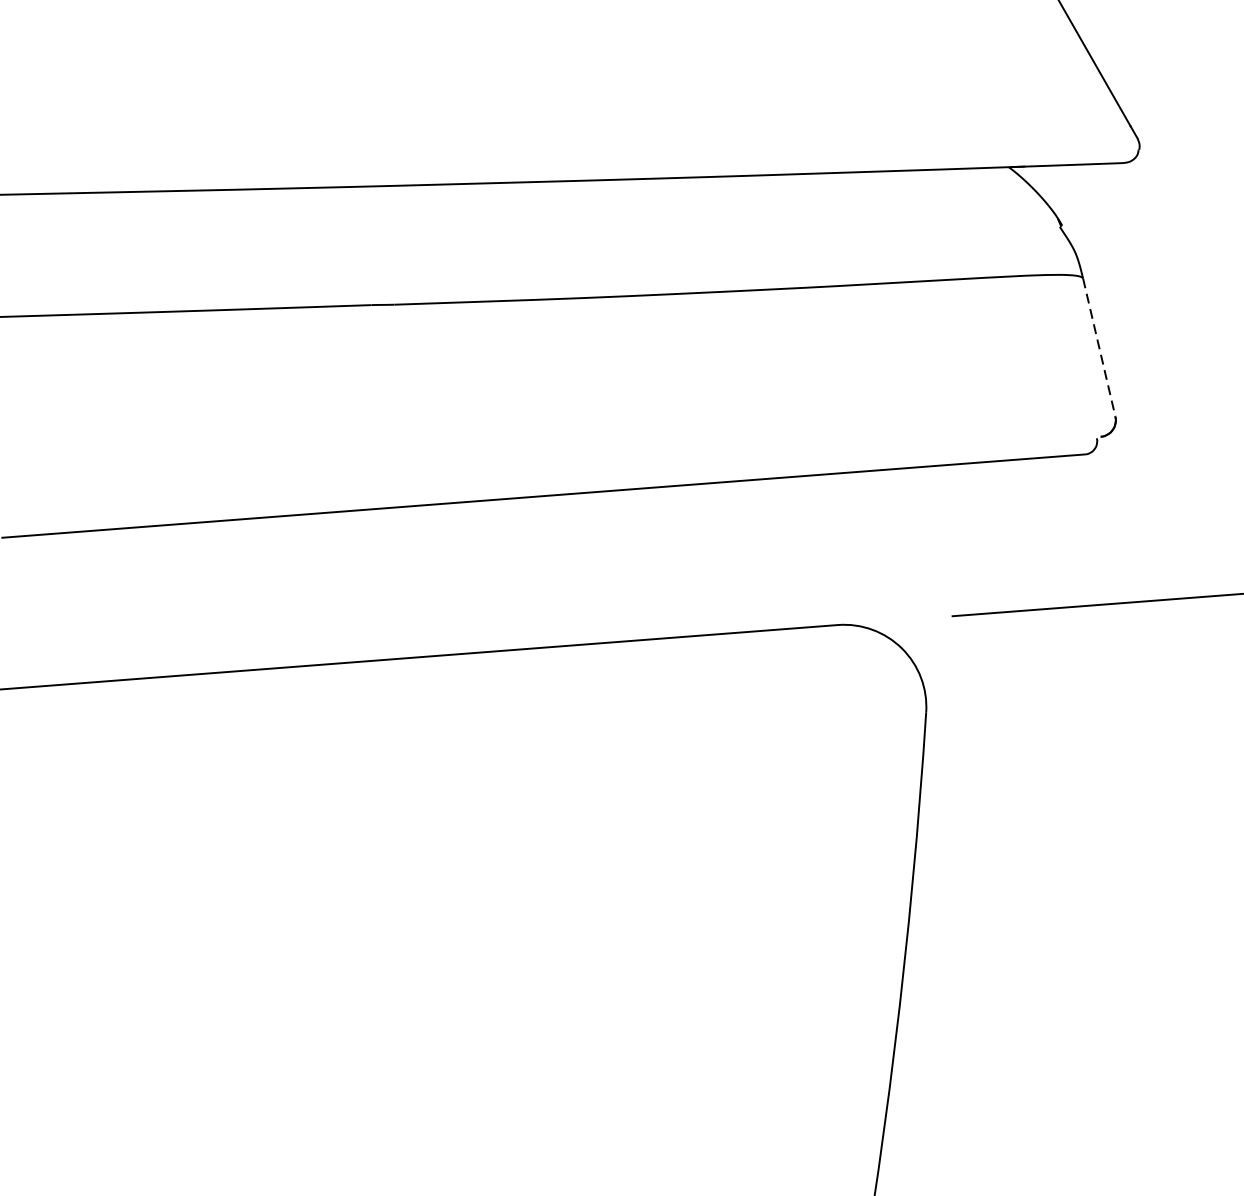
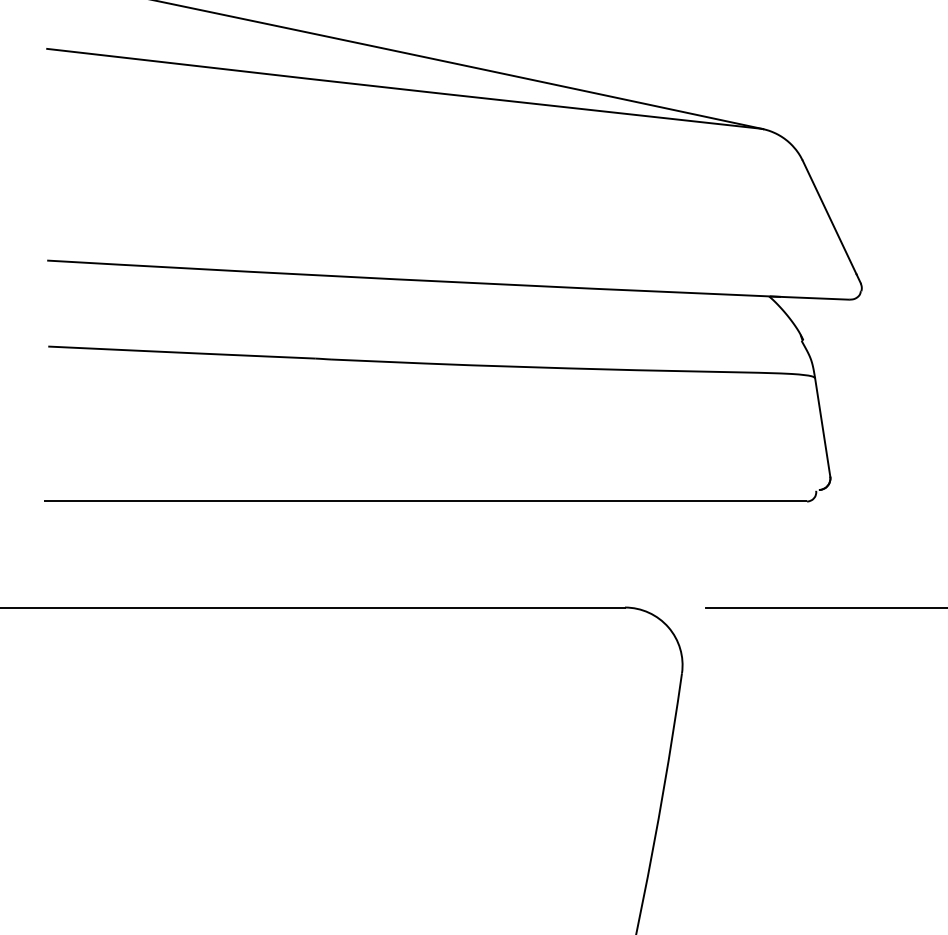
line: (1098, 347) -> (822, 427), dashed -> solid

